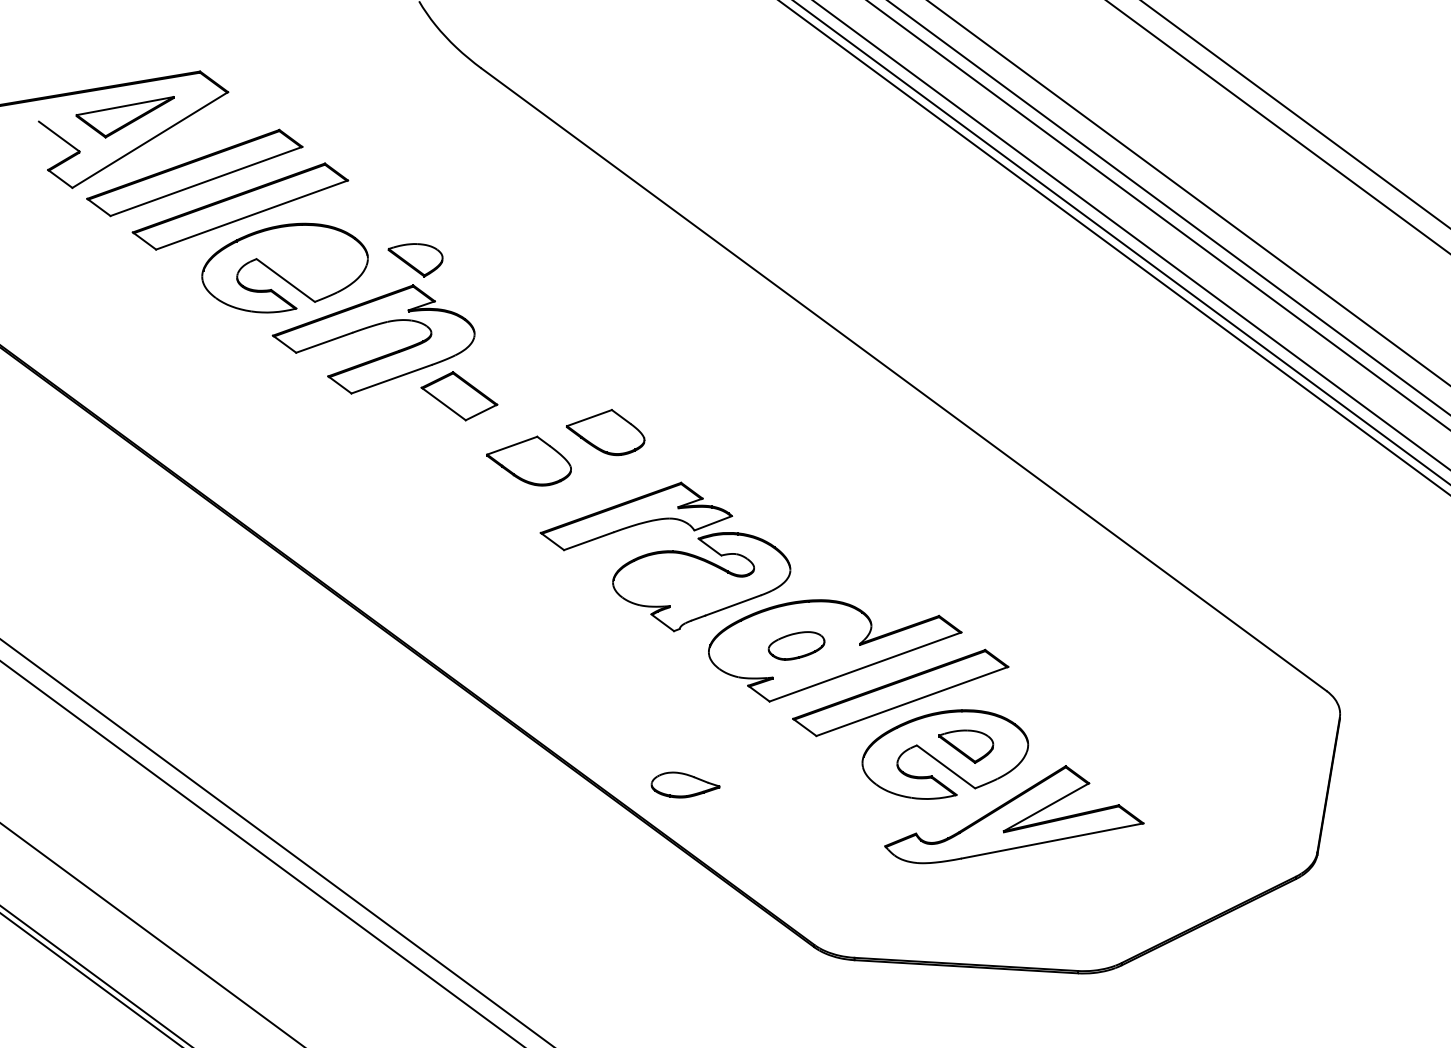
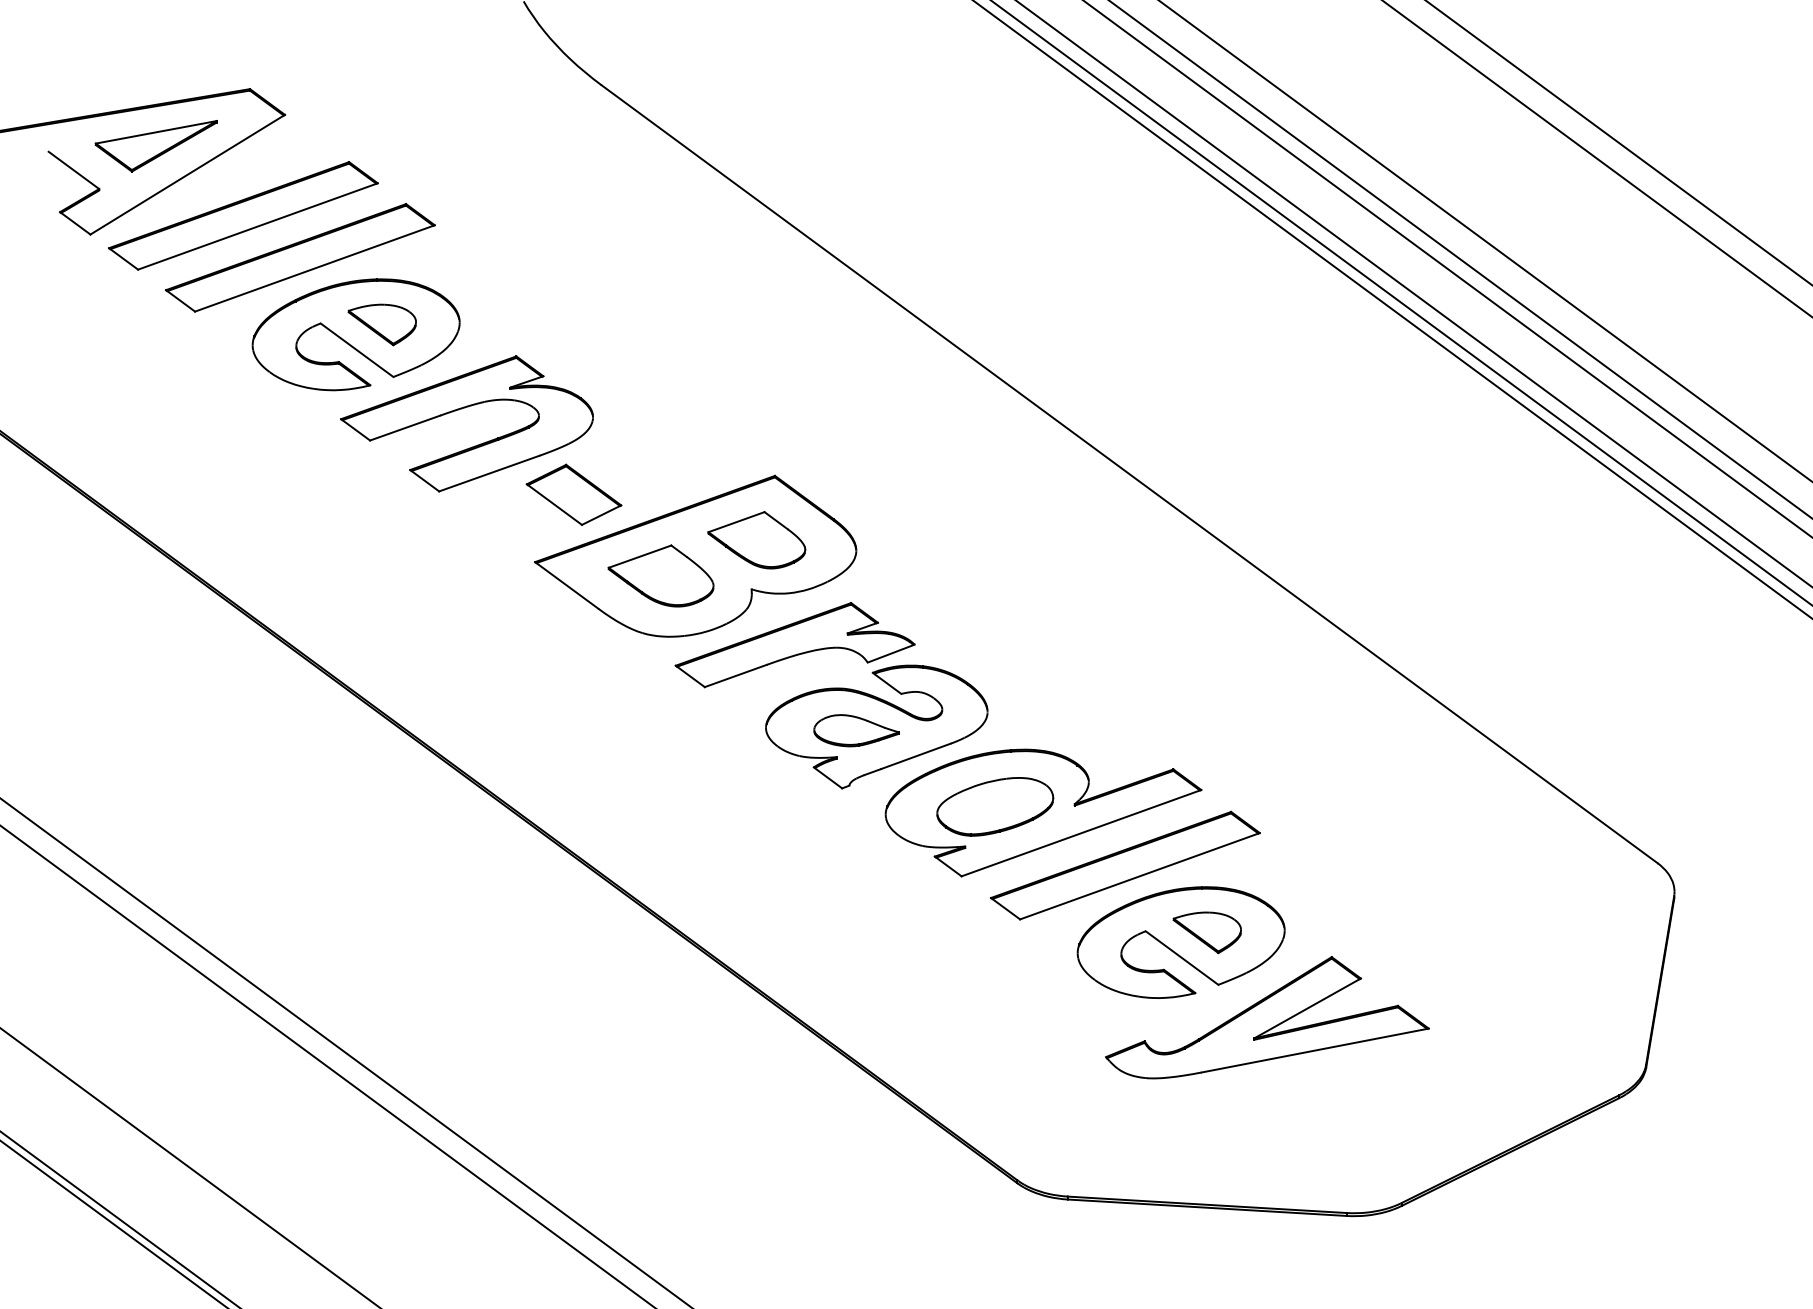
part: (414, 259) -> (381, 324), moved
part: (556, 444) -> (695, 555), added
part: (796, 645) -> (995, 806), size x1.67
part: (685, 784) -> (856, 730), moved

